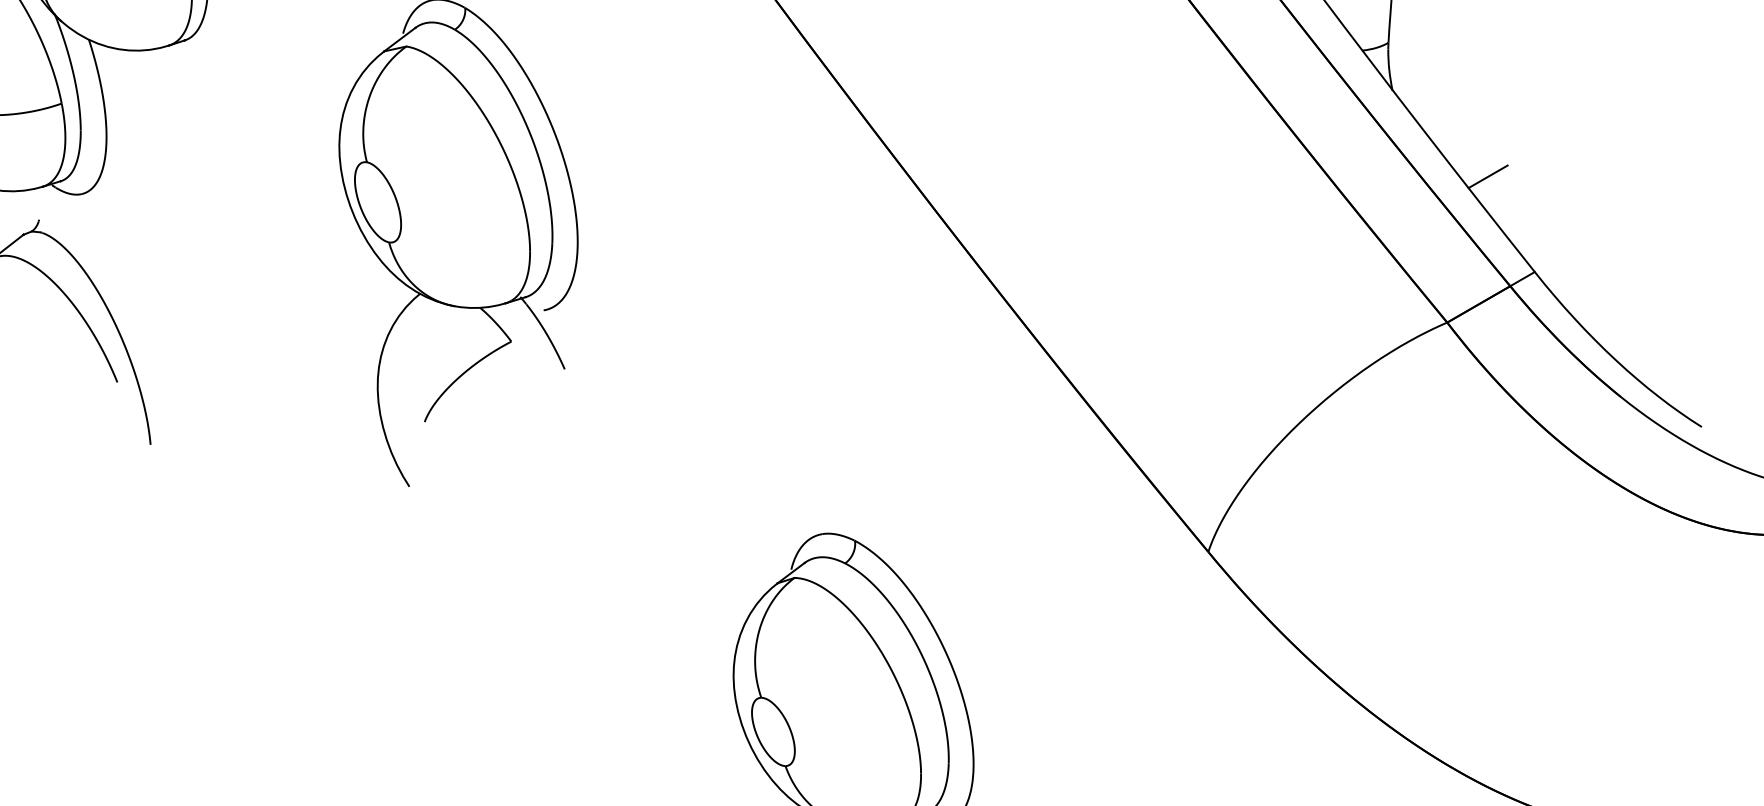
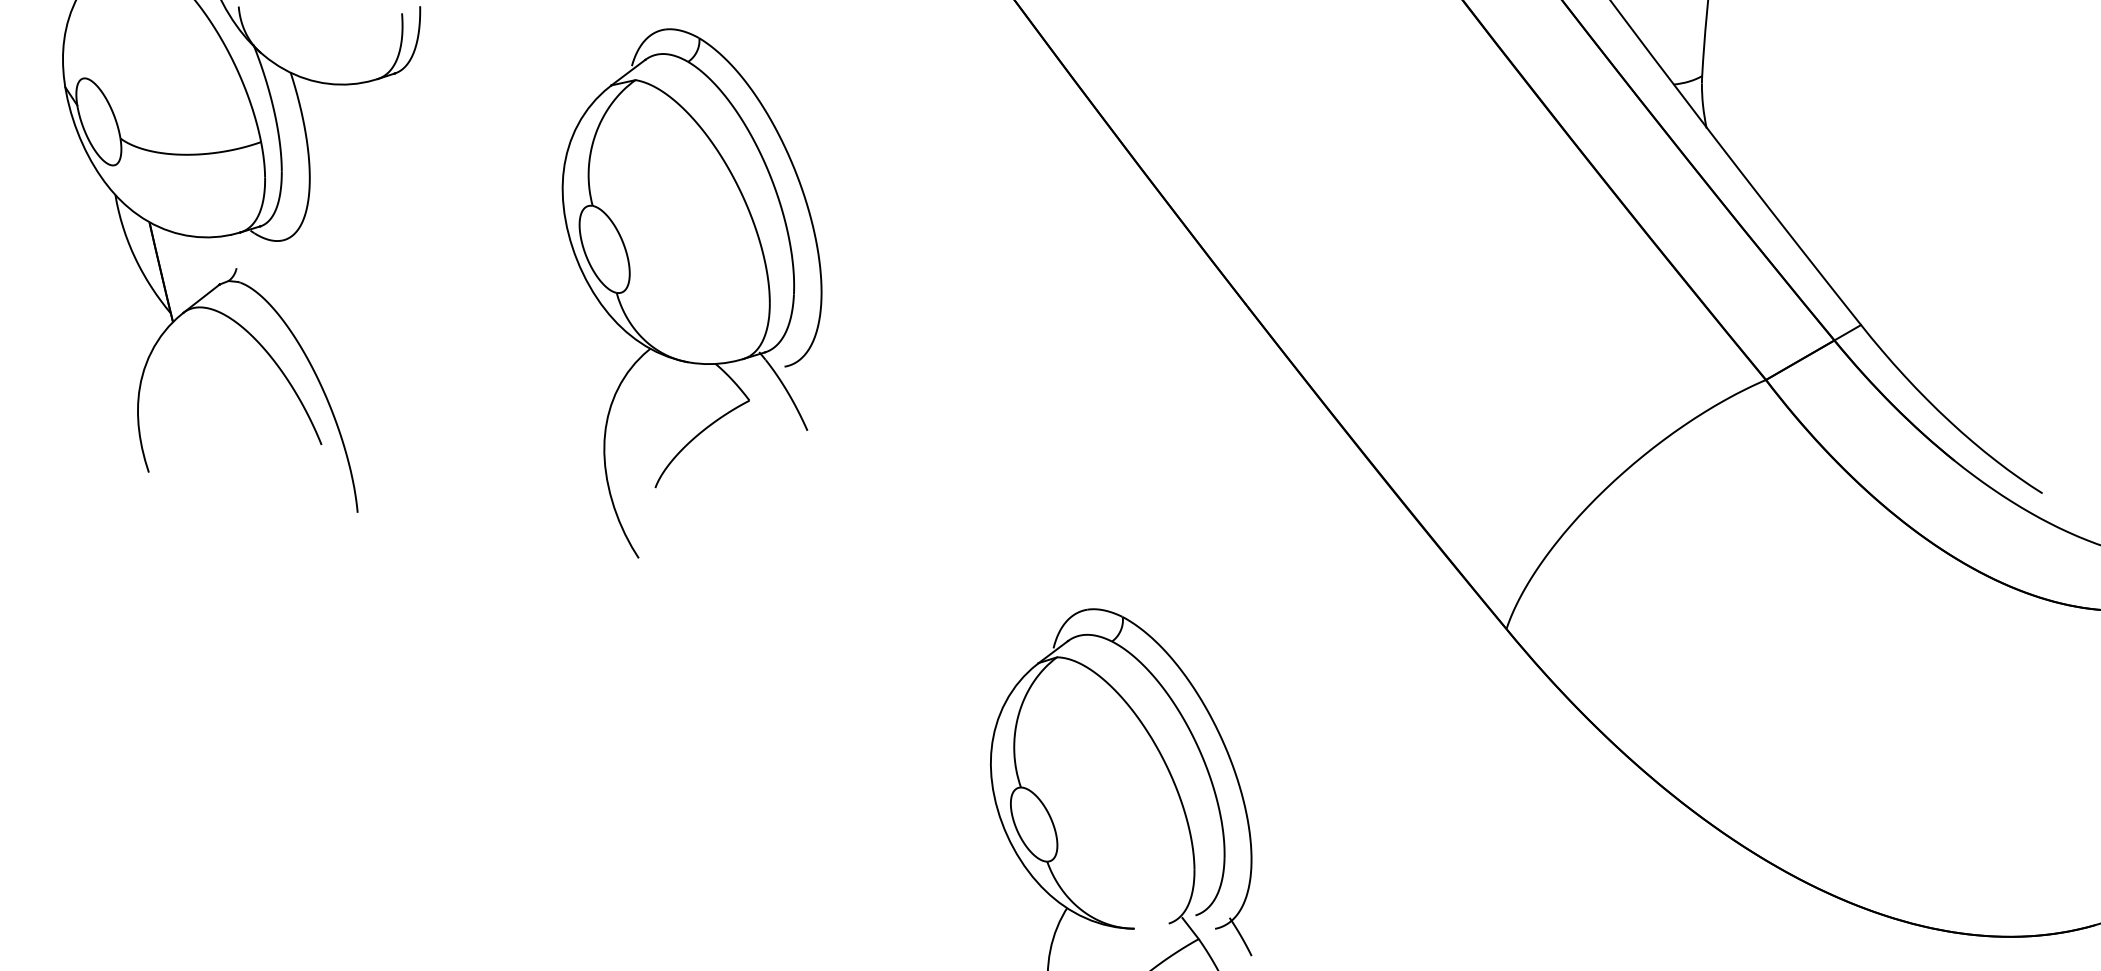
line: (1488, 176) -> (1810, 221), removed

